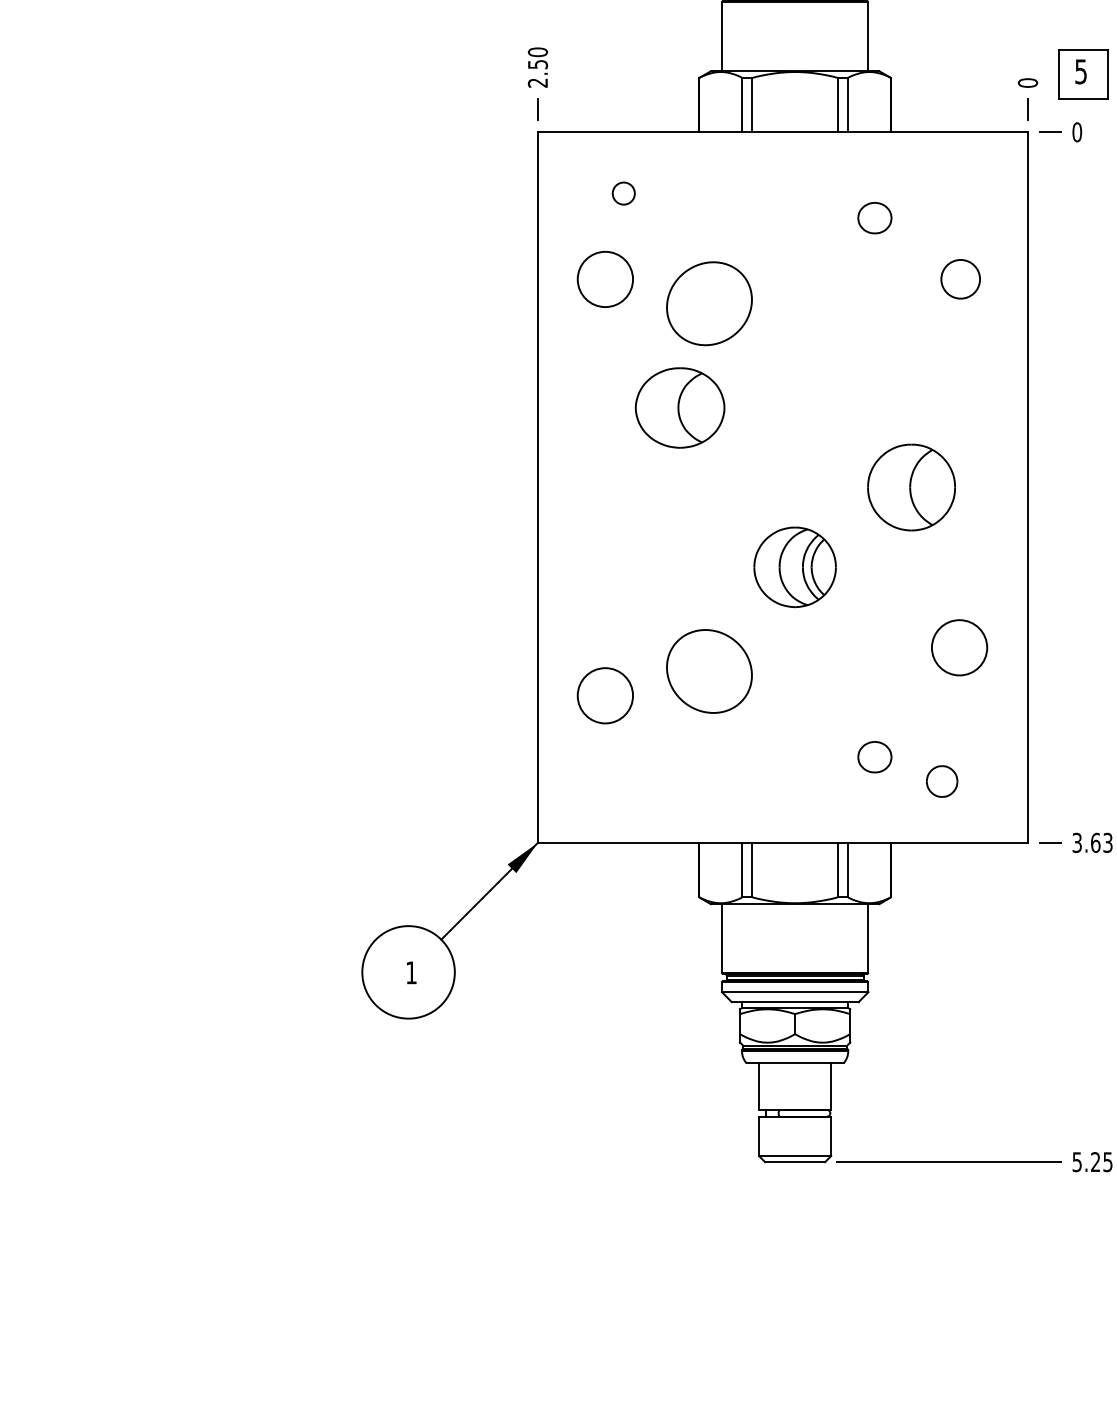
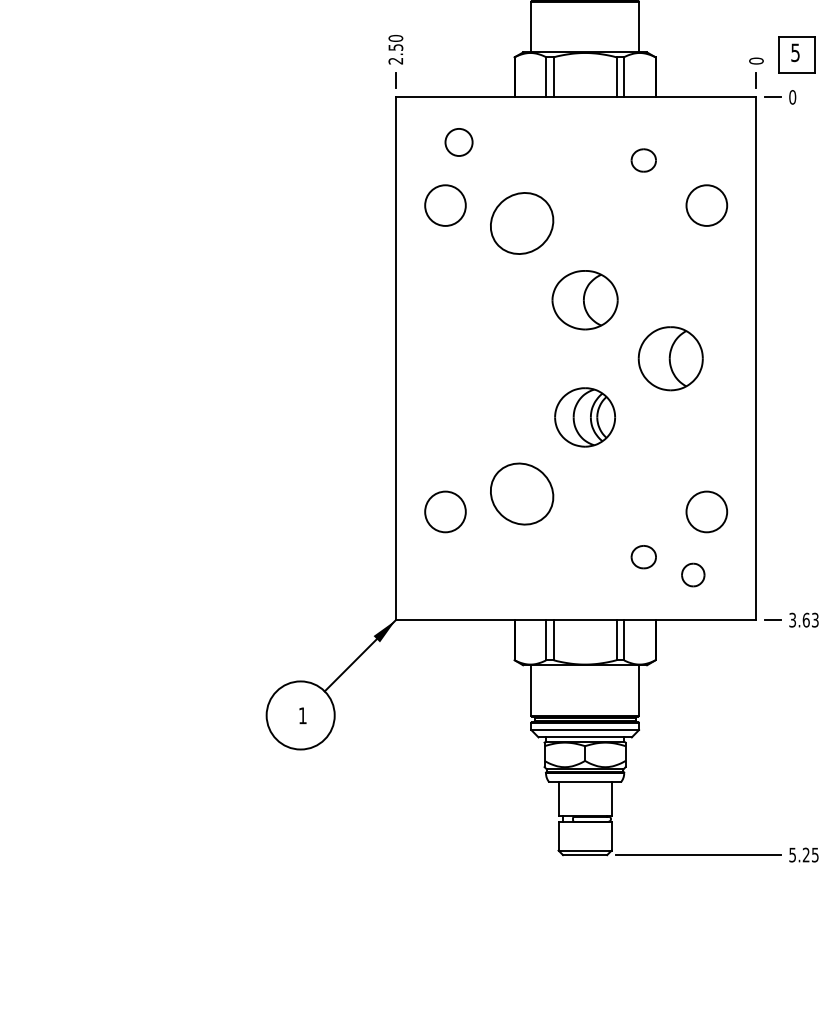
circle: (623, 193) -> (458, 142), size x1.67
circle: (960, 278) -> (706, 204), size x1.43
part: (680, 407) -> (585, 299), moved
circle: (959, 647) -> (706, 511), moved

